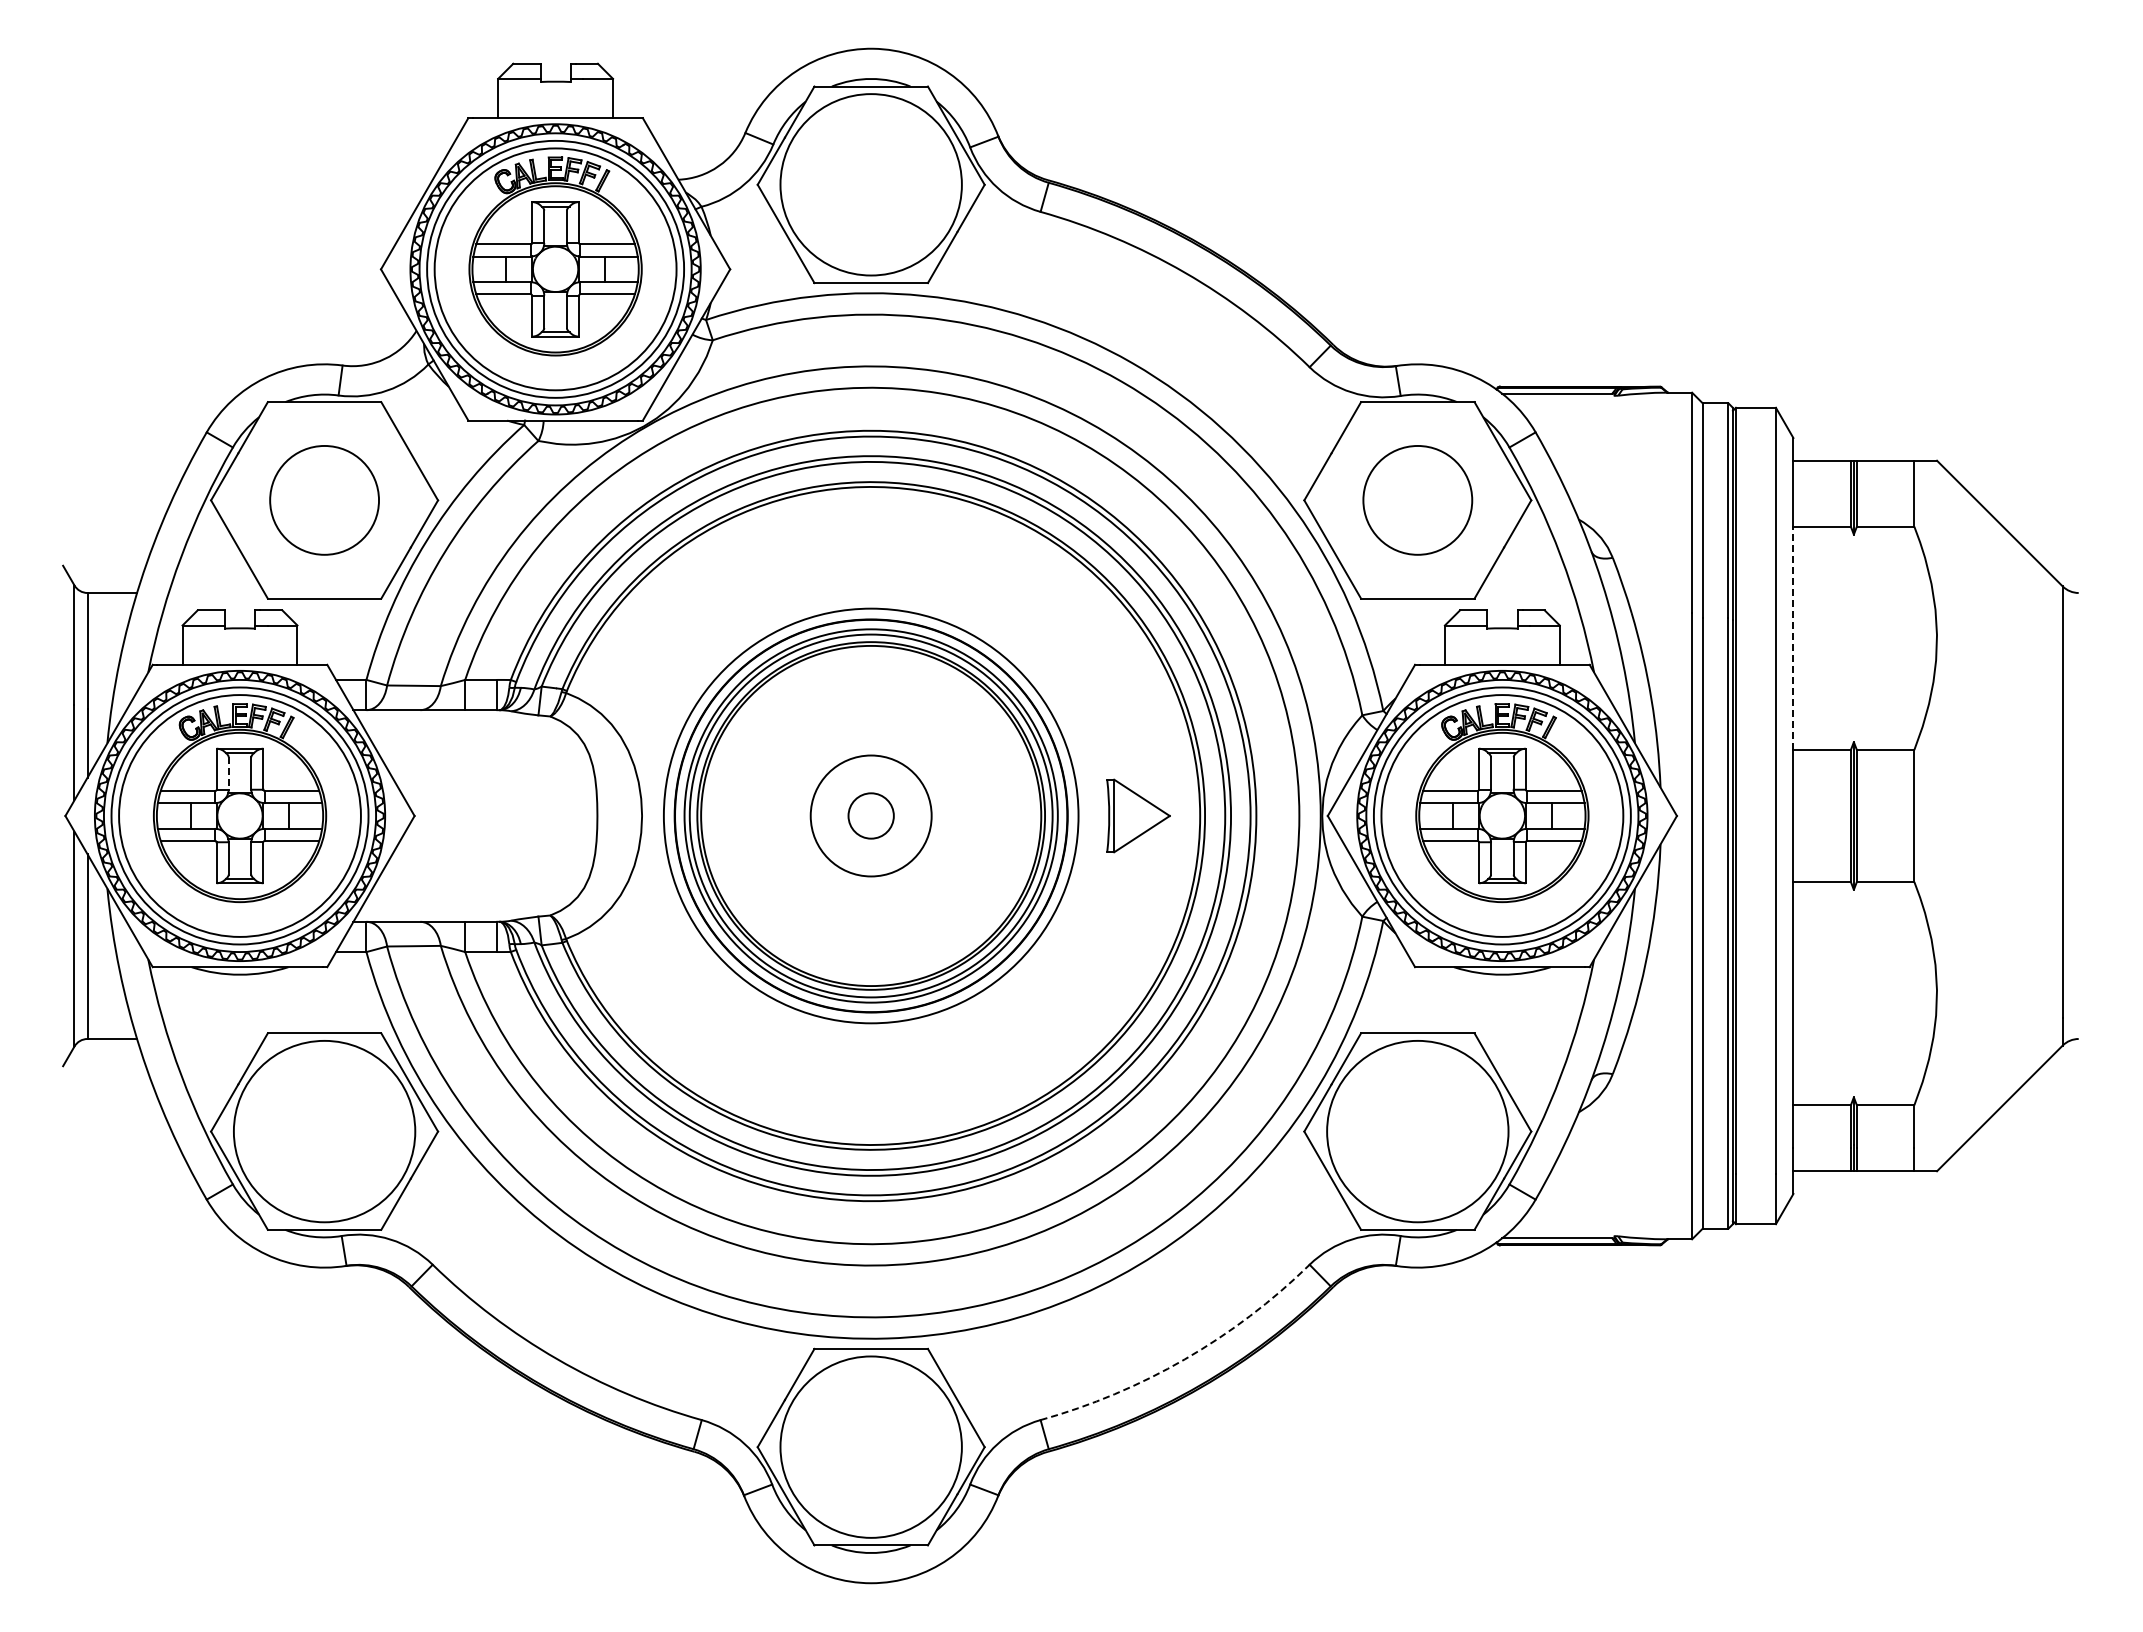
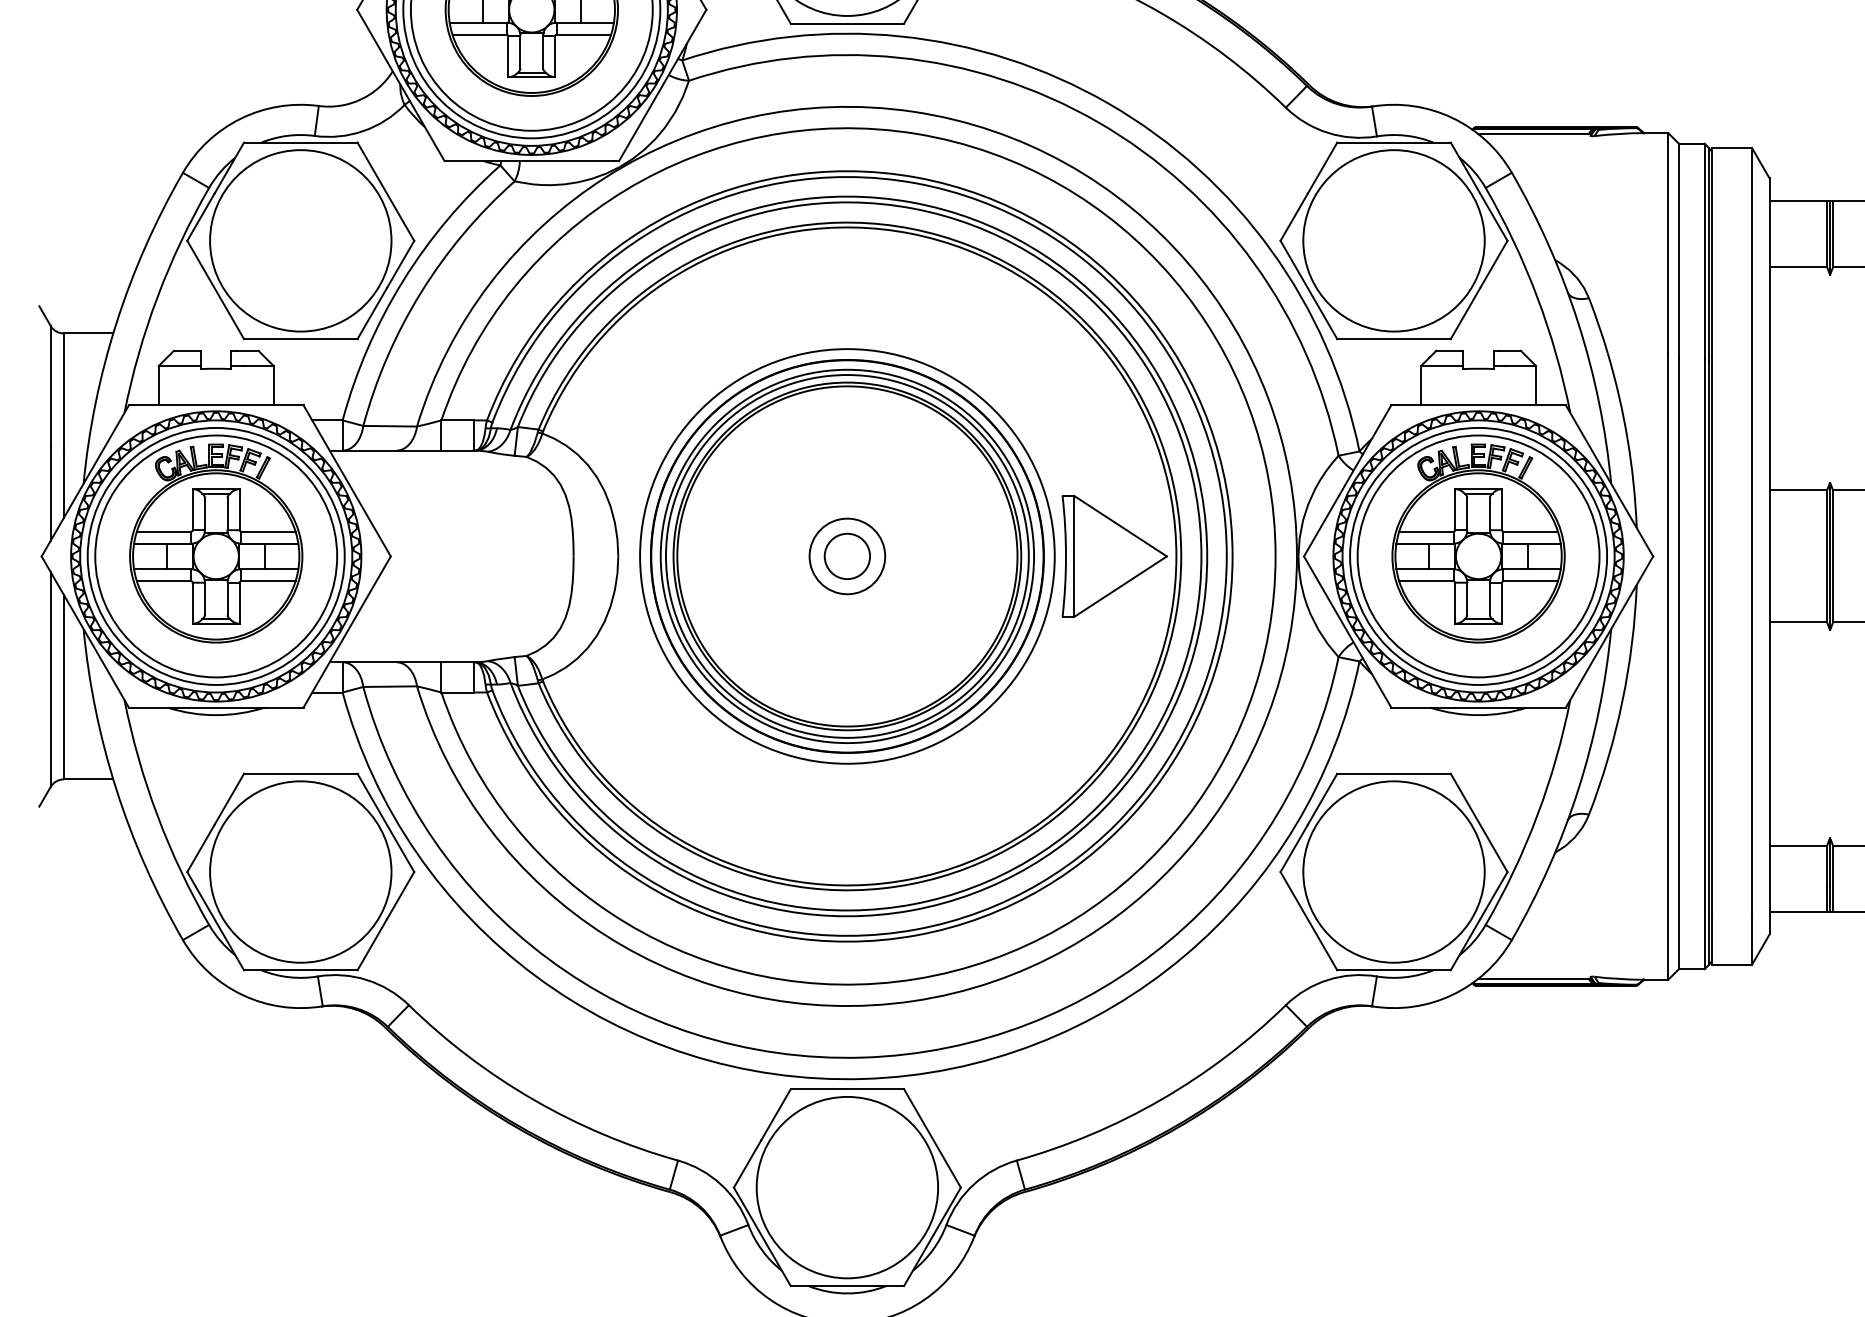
circle: (324, 500) -> (300, 240), size x1.67
circle: (1417, 500) -> (1393, 240), size x1.67
line: (1793, 638) -> (1769, 378), dashed -> solid
line: (228, 773) -> (204, 513), dashed -> solid
circle: (871, 815) -> (847, 555), size x0.62
part: (1138, 815) -> (1114, 555), size x1.67
arc: (1184, 1359) -> (1160, 1099), dashed -> solid

